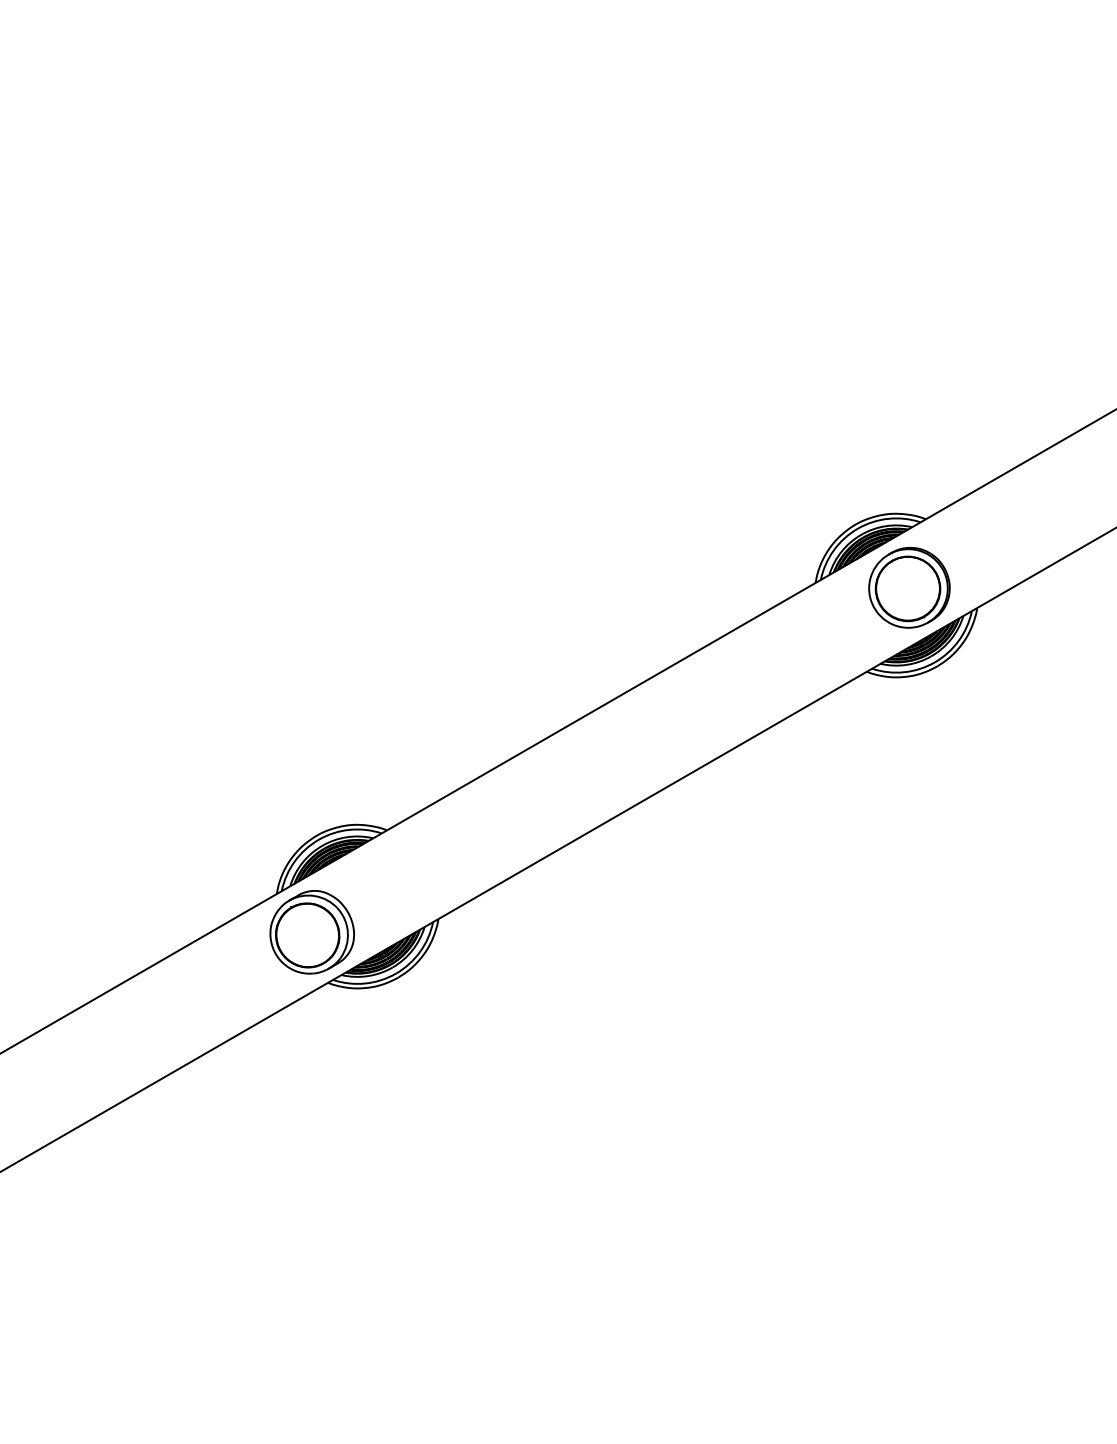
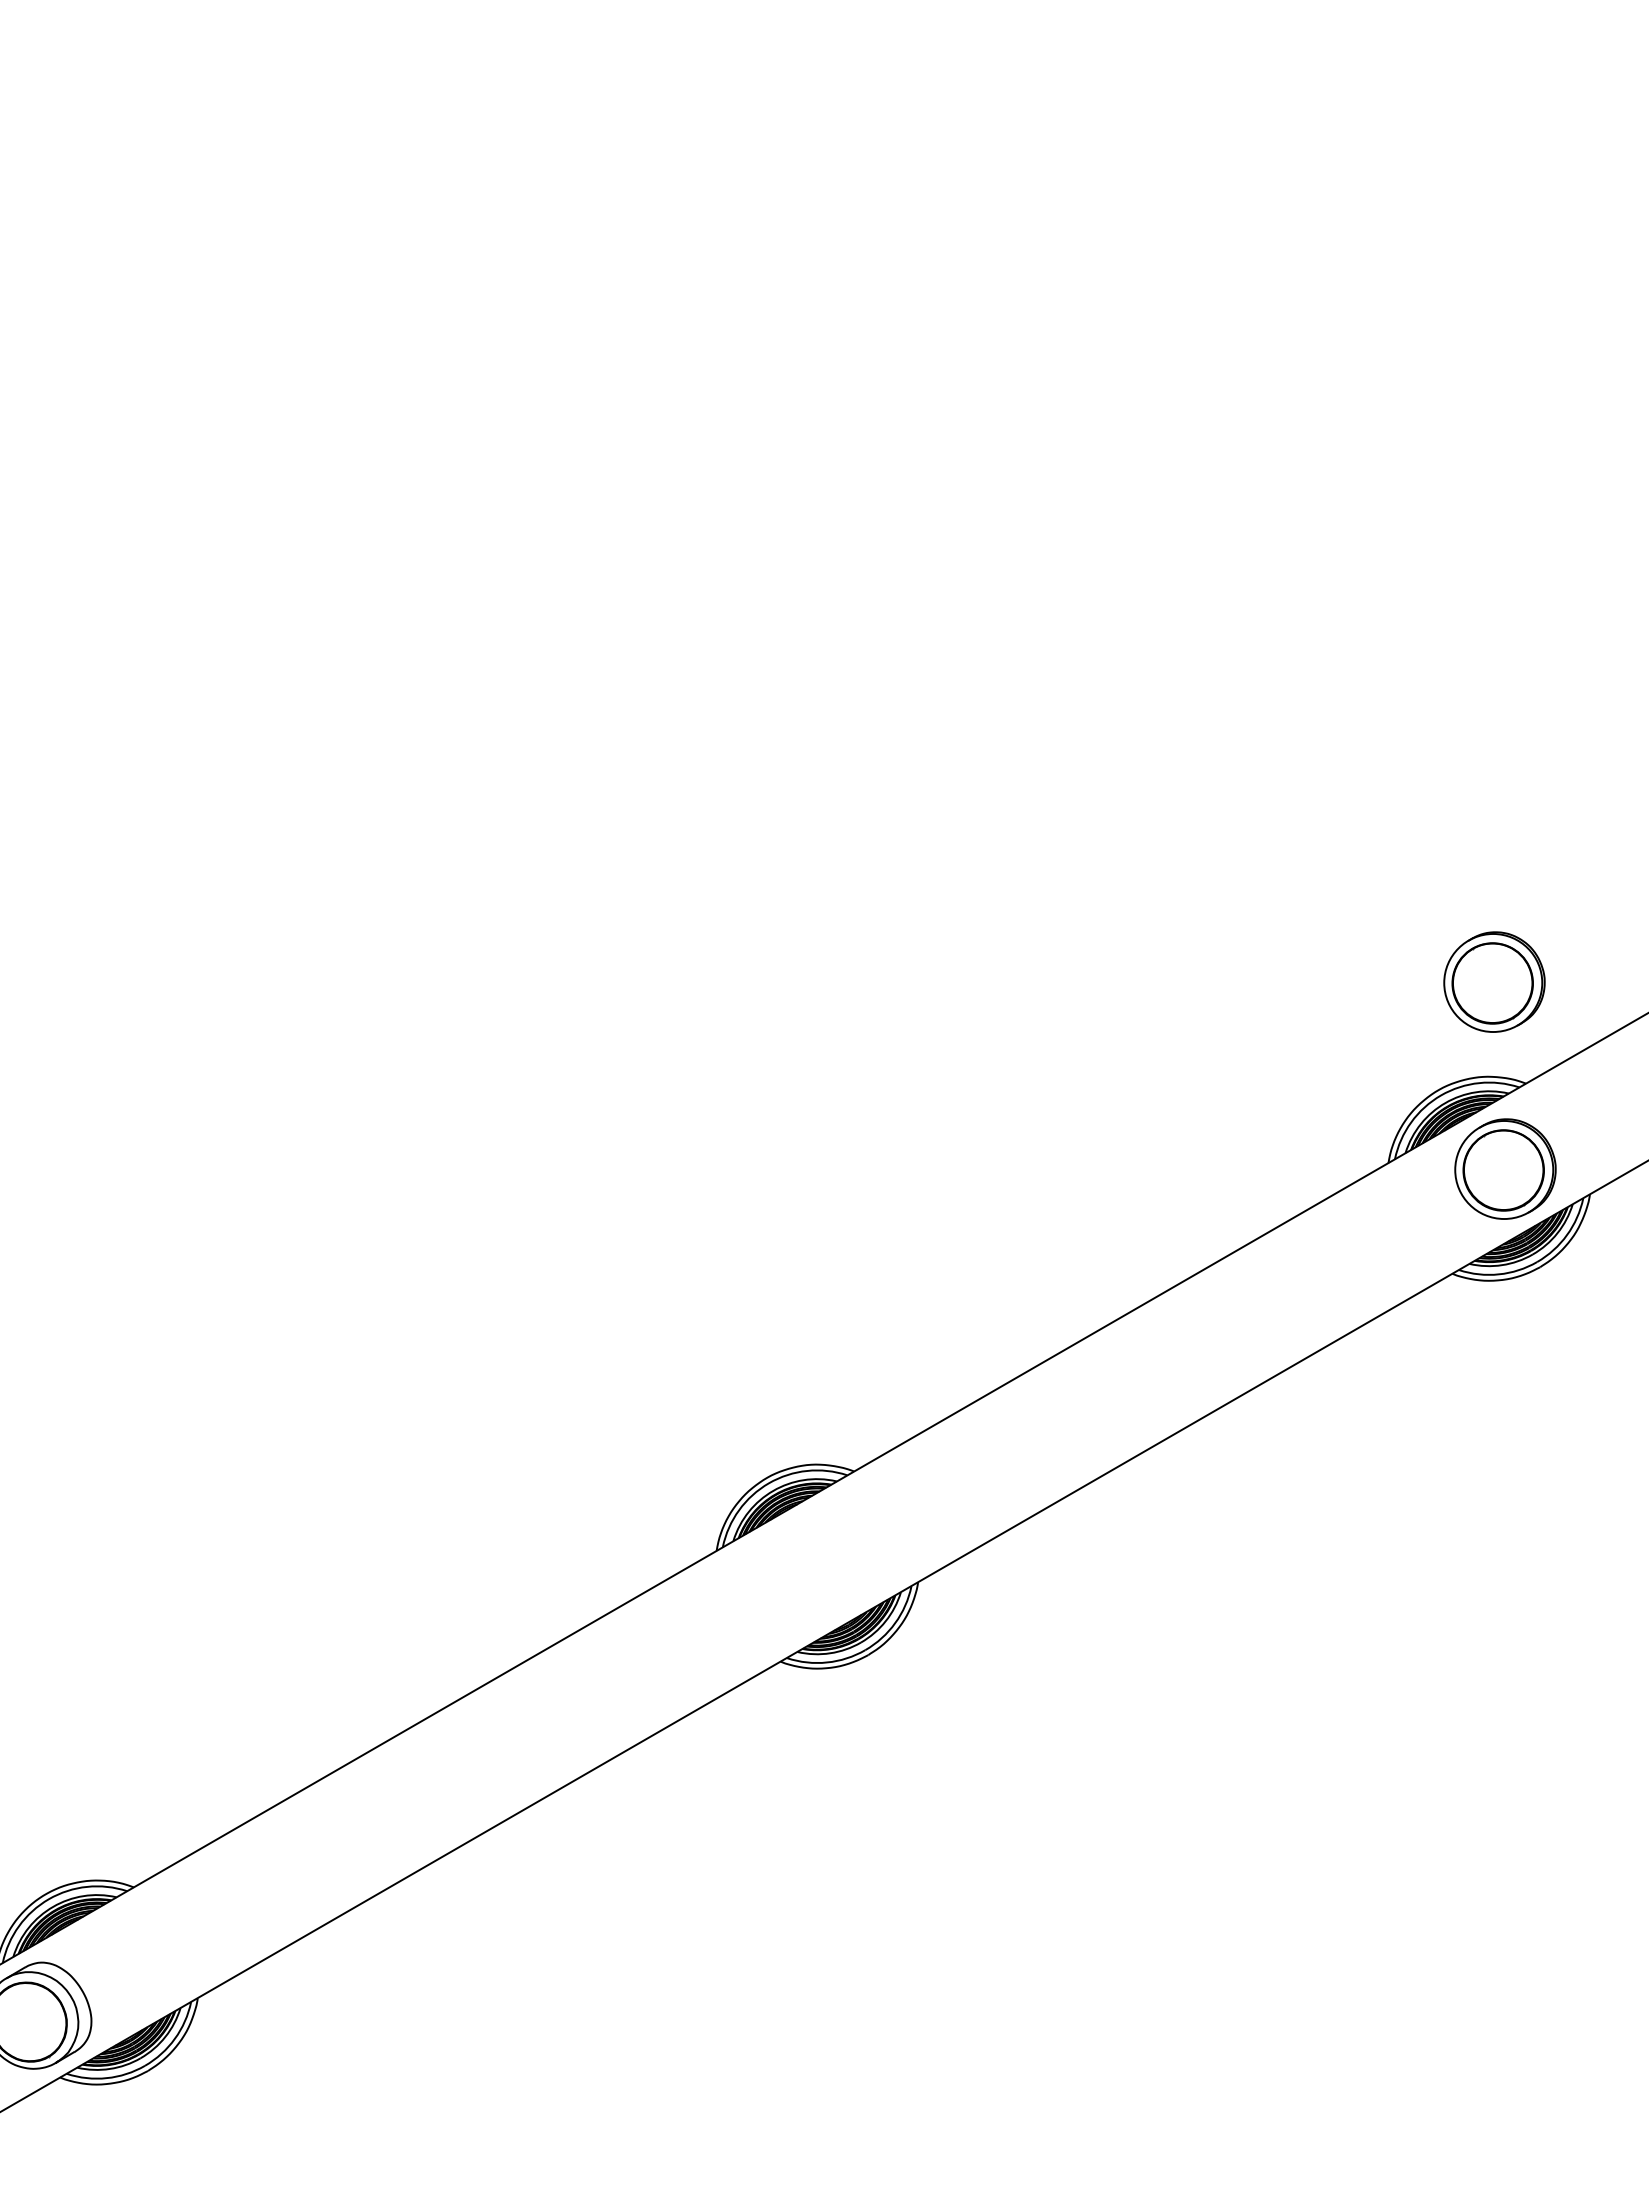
part: (900, 437) -> (1494, 981), added
part: (311, 932) -> (760, 1598), removed

